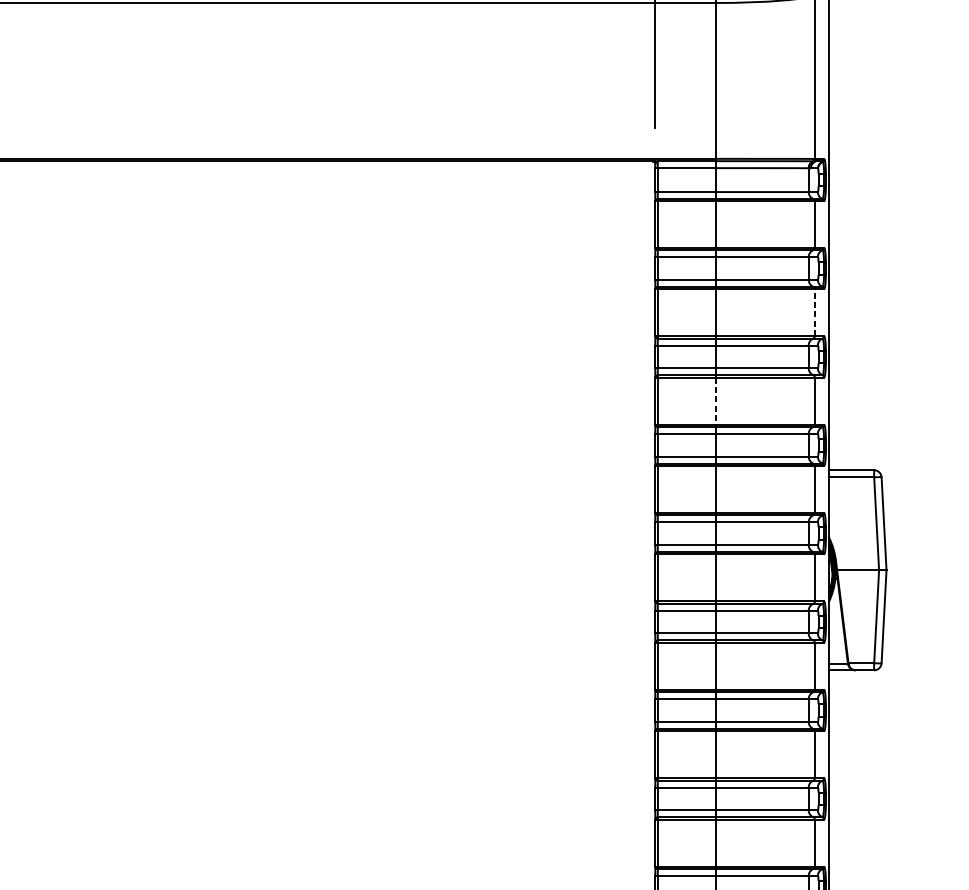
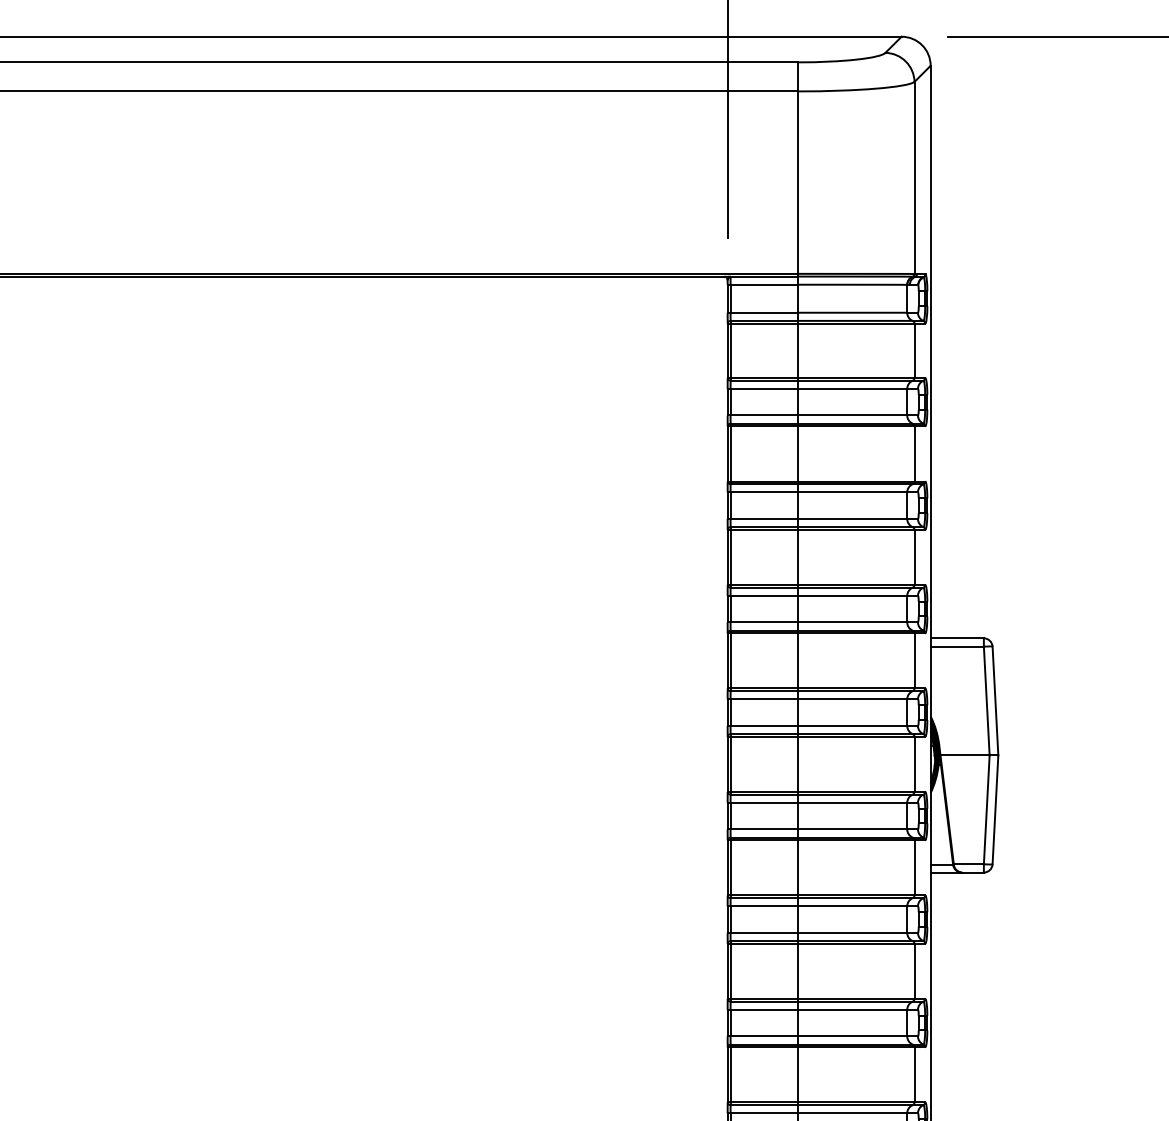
line: (814, 312) -> (914, 453), dashed -> solid
line: (715, 401) -> (798, 557), dashed -> solid

